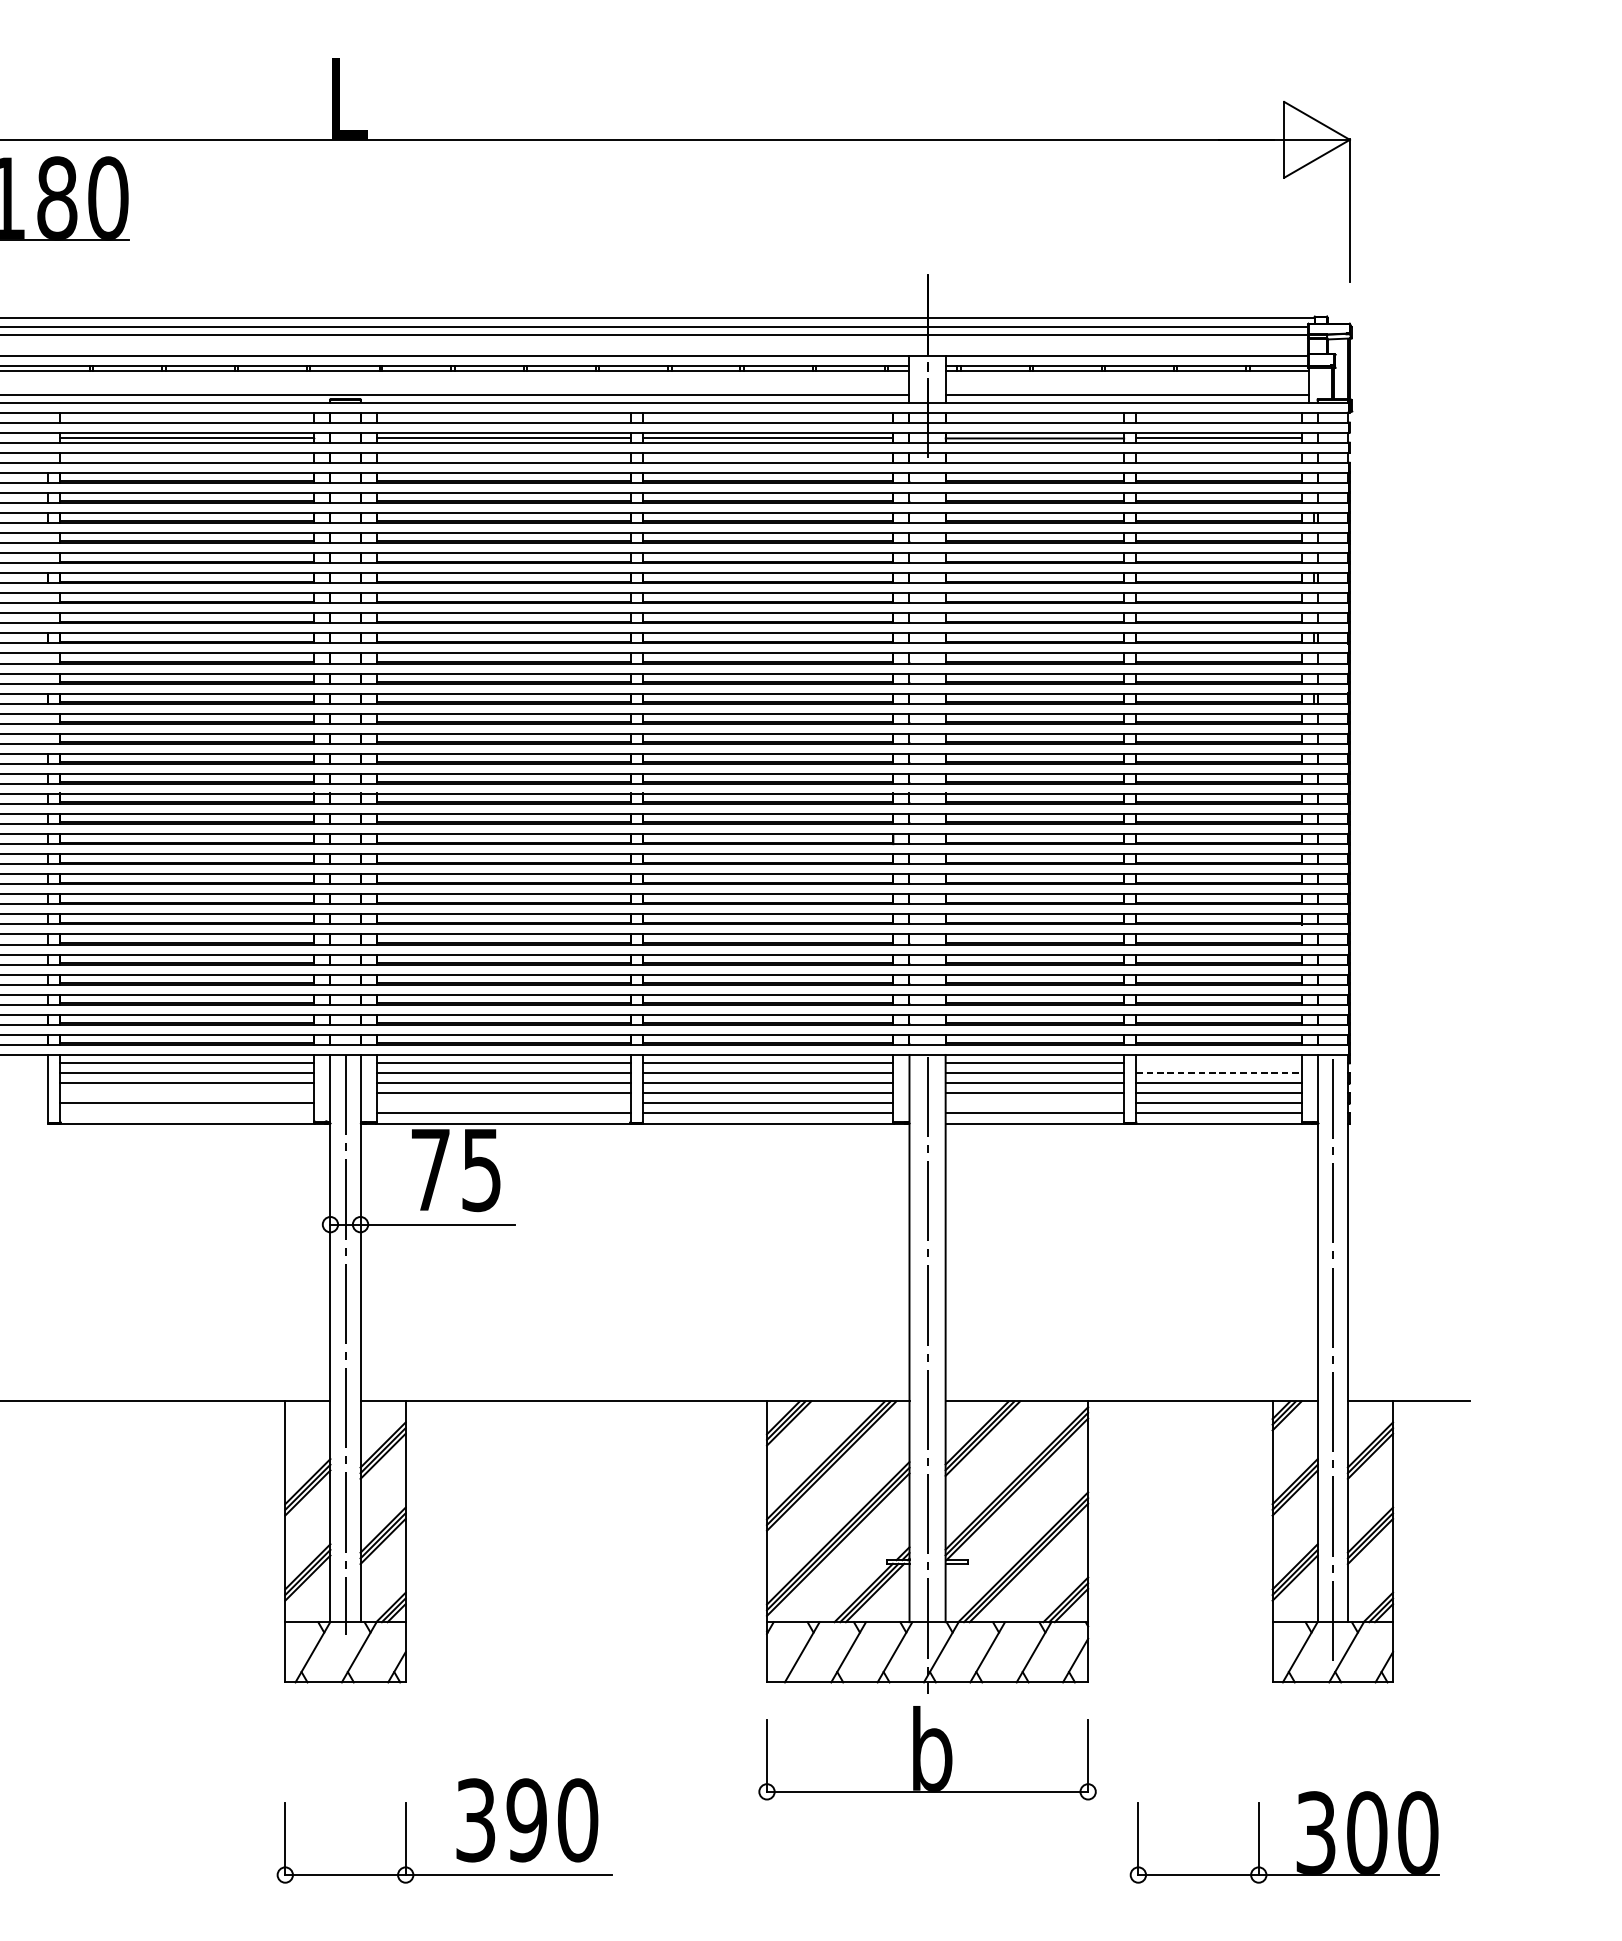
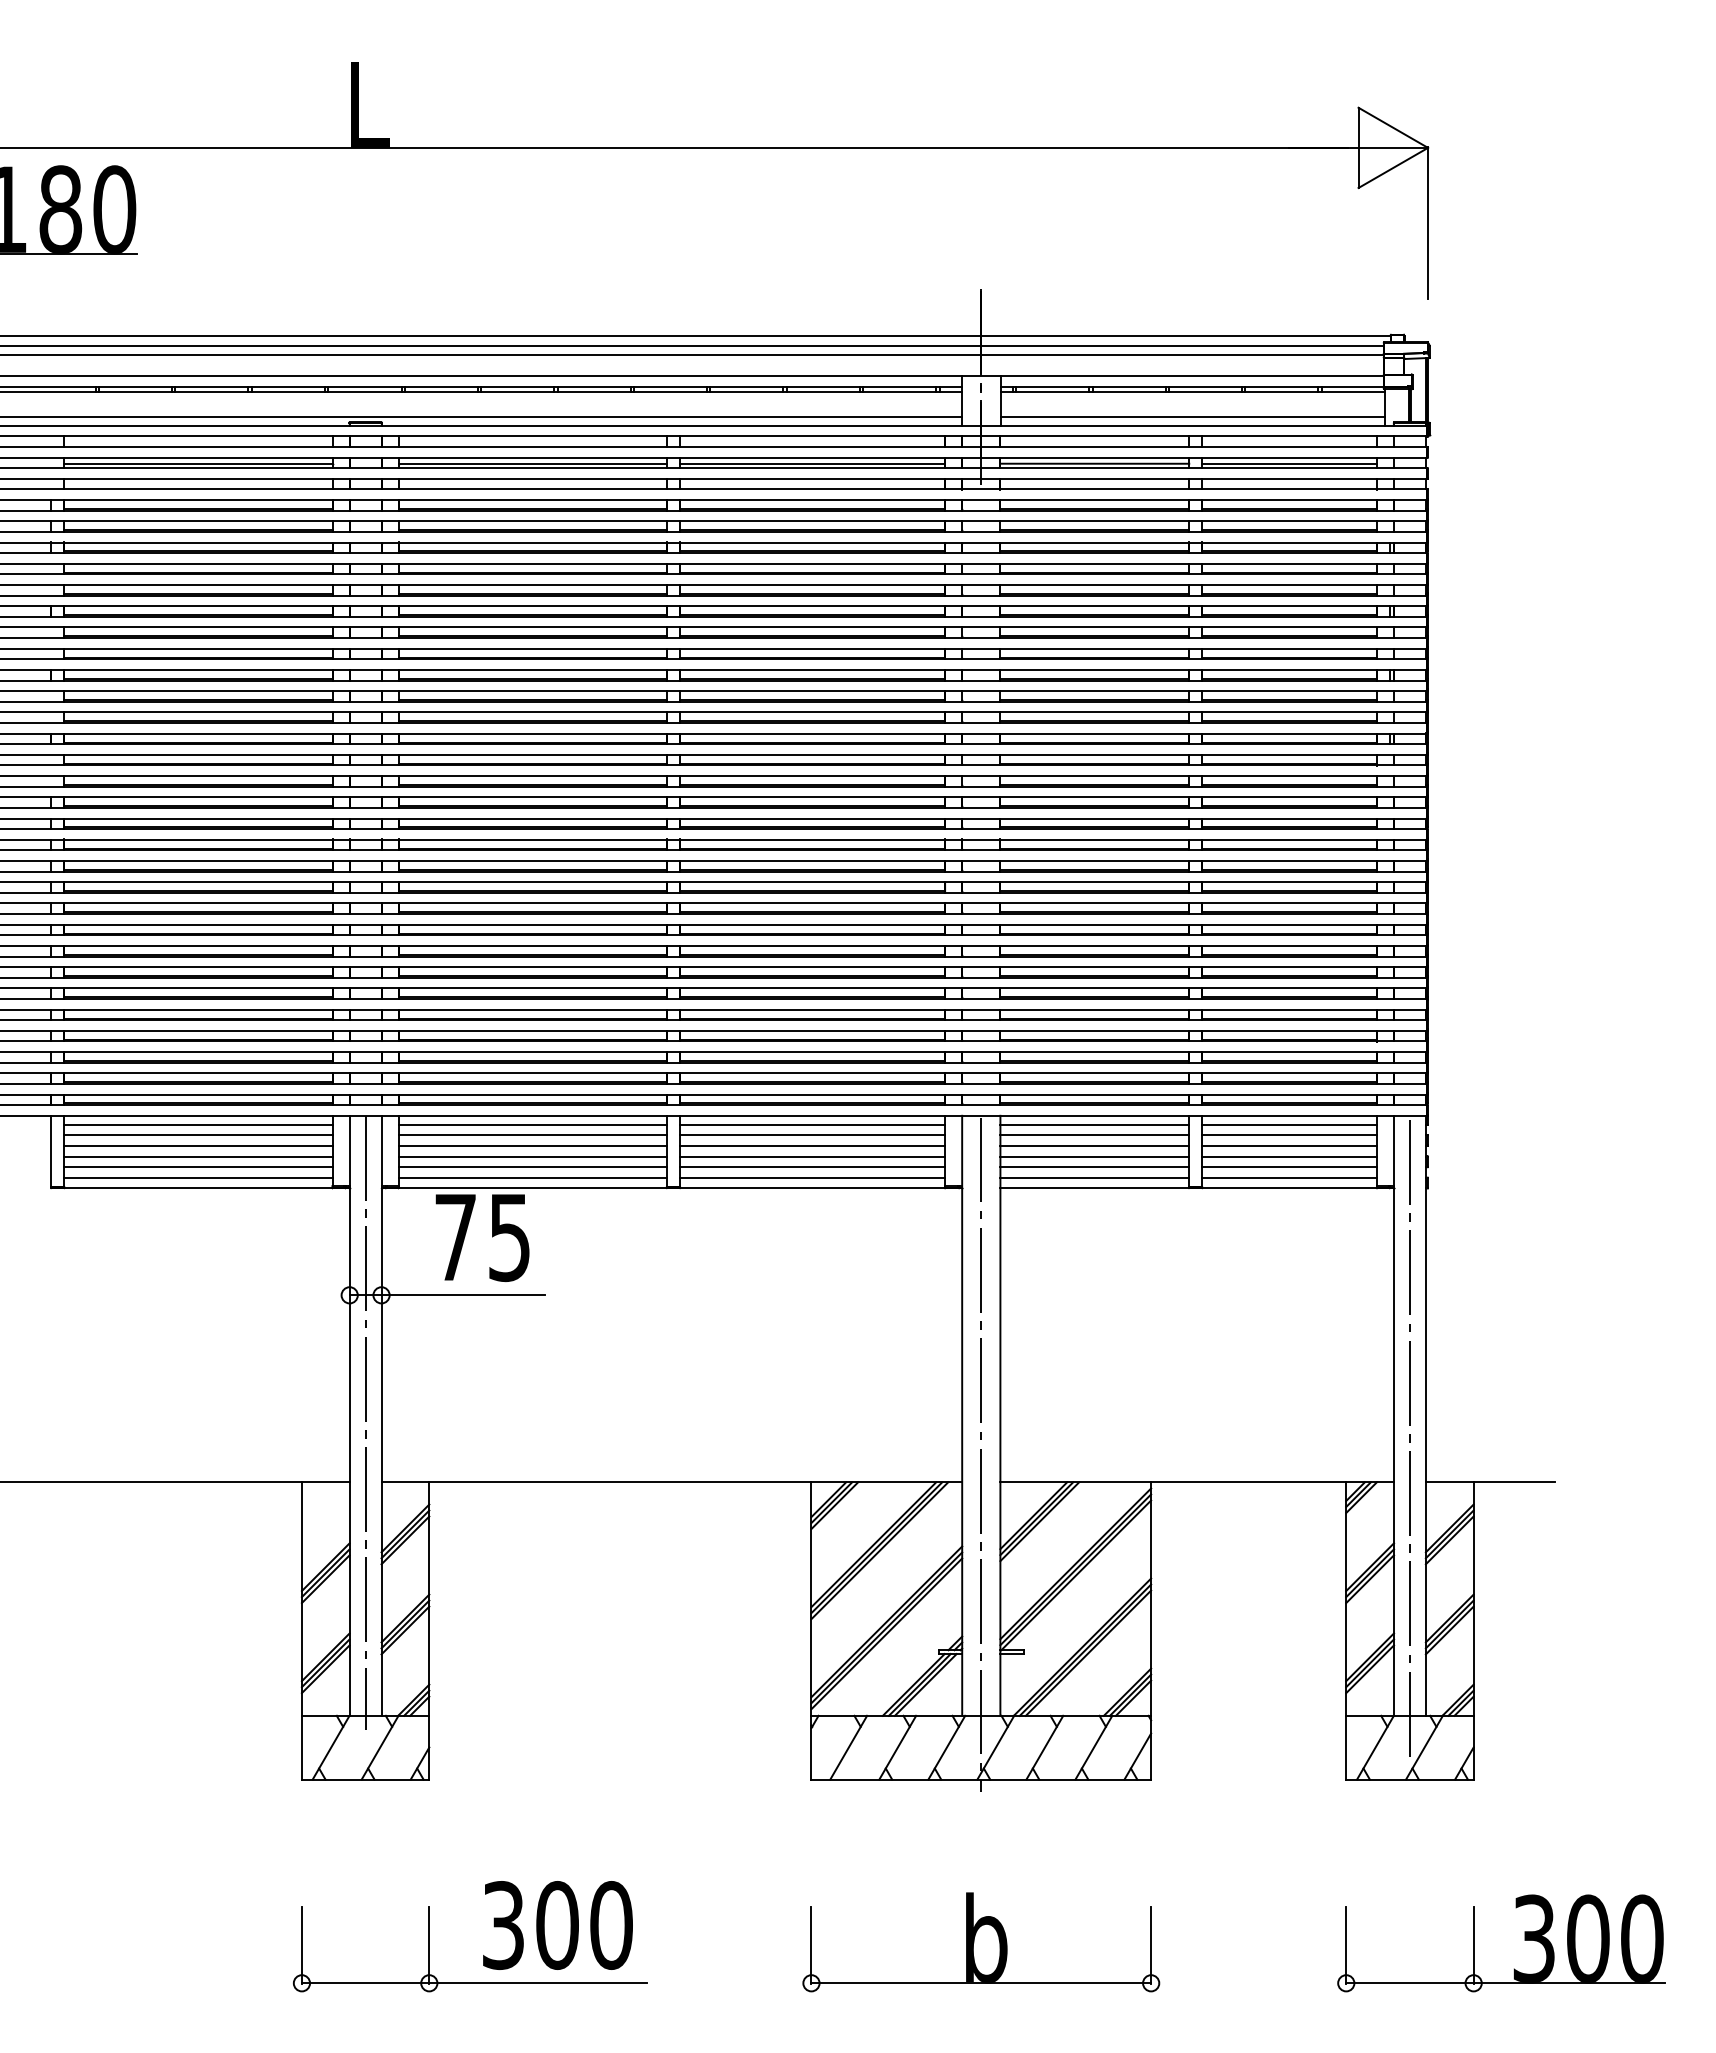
line: (1218, 1063) -> (1289, 1124), added
line: (1218, 1073) -> (1289, 1135), dashed -> solid
line: (187, 1093) -> (198, 1156), added
line: (503, 1103) -> (532, 1167), added
line: (1034, 1103) -> (1094, 1167), added
line: (187, 1113) -> (198, 1177), added
part: (927, 1753) -> (981, 1942), moved
text: (526, 1820) -> (557, 1925), 390 -> 300
part: (1306, 1834) -> (1524, 1940), moved

